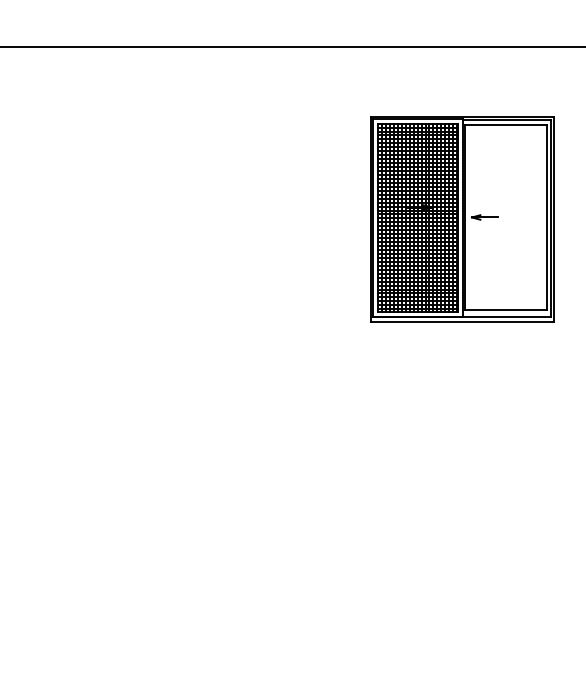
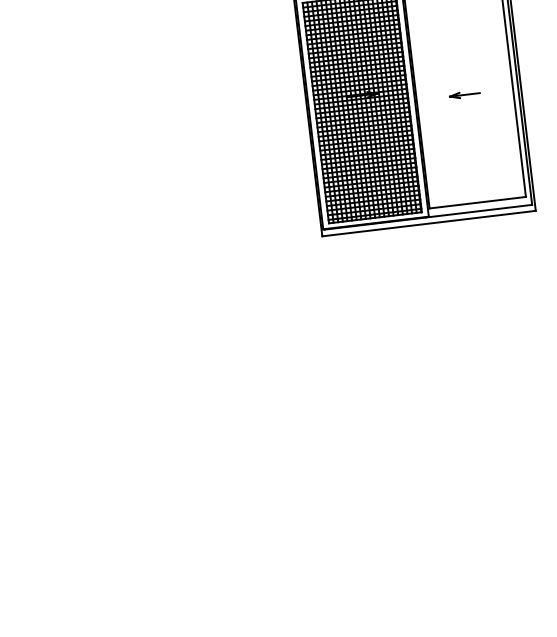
part: (484, 217) -> (464, 94), moved

